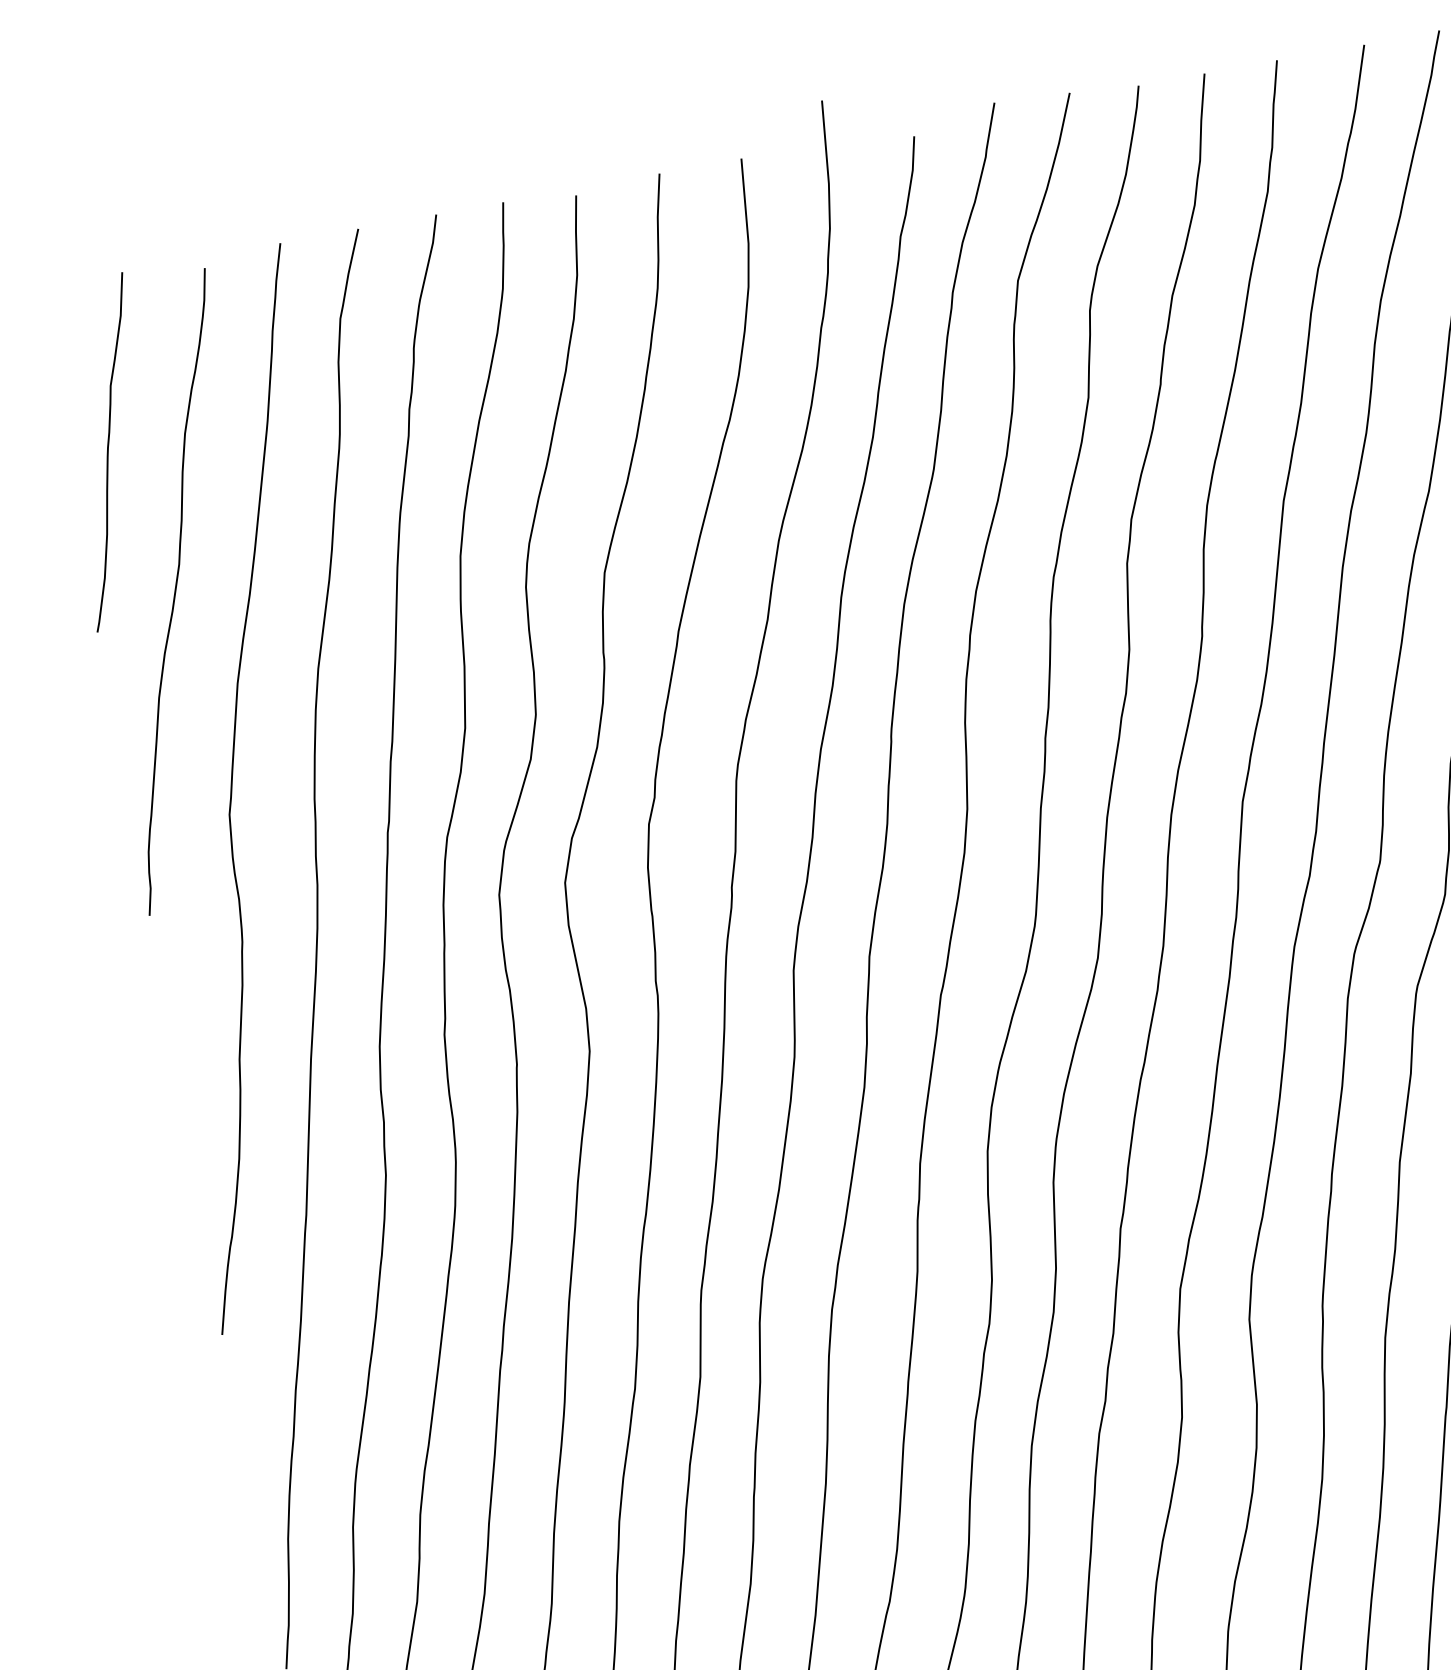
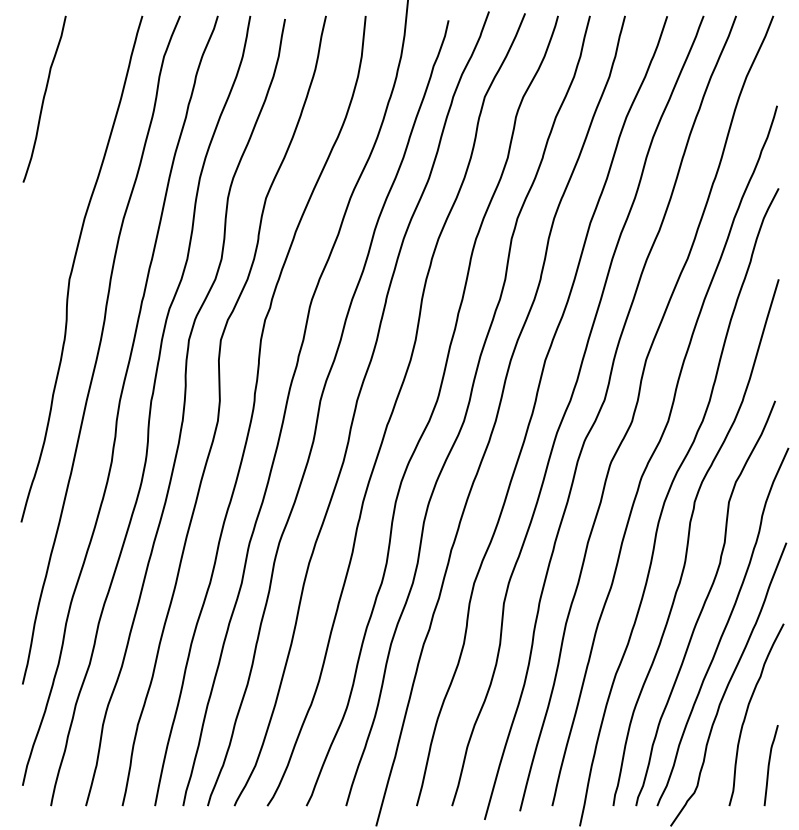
curve: (175, 592) -> (63, 170), removed

